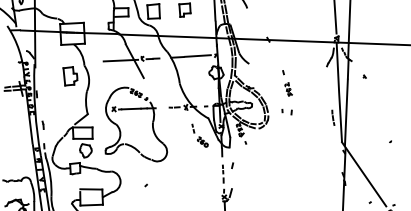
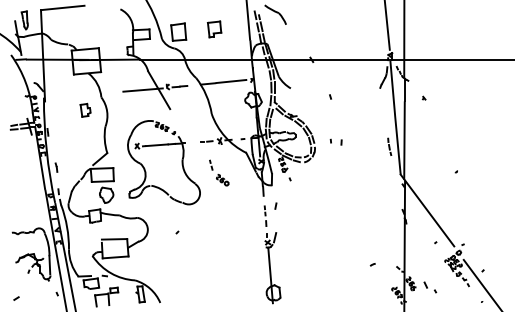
part: (70, 76) -> (85, 110), size x0.6
part: (288, 88) -> (337, 115), removed
part: (200, 135) -> (219, 172), moved

